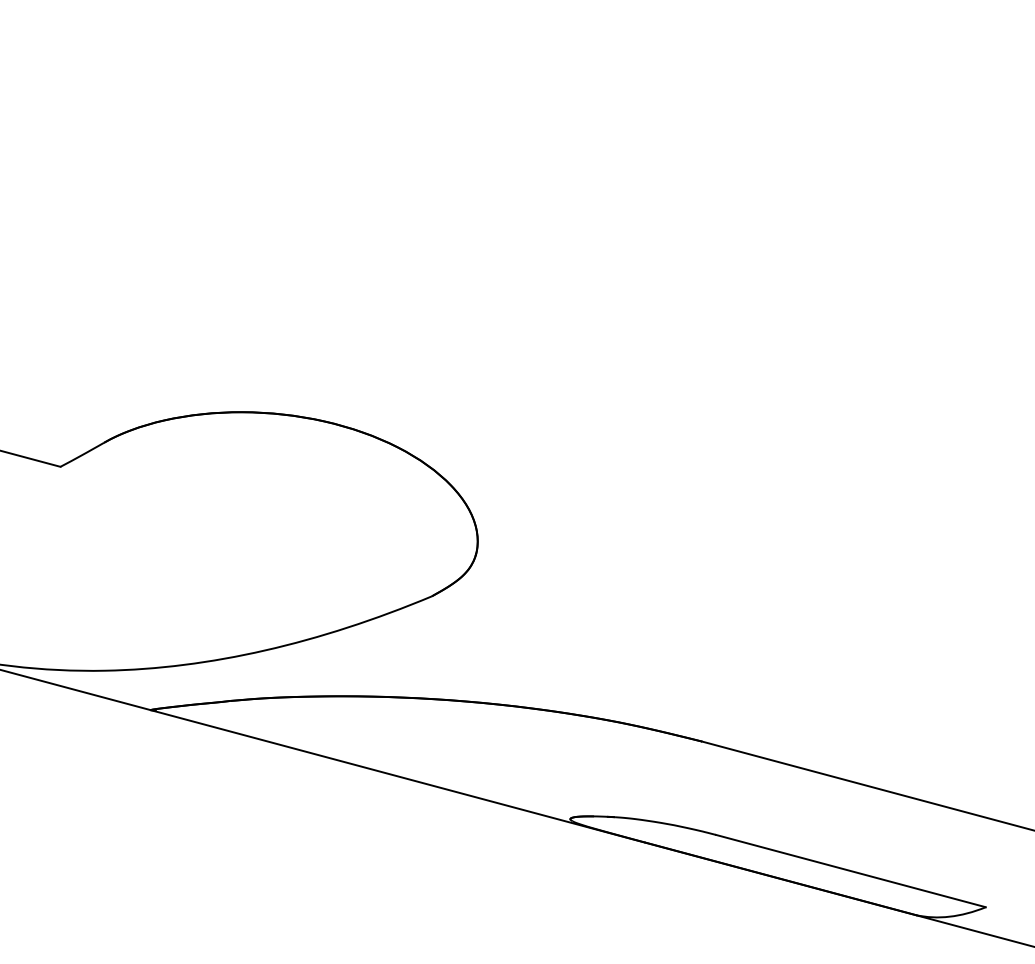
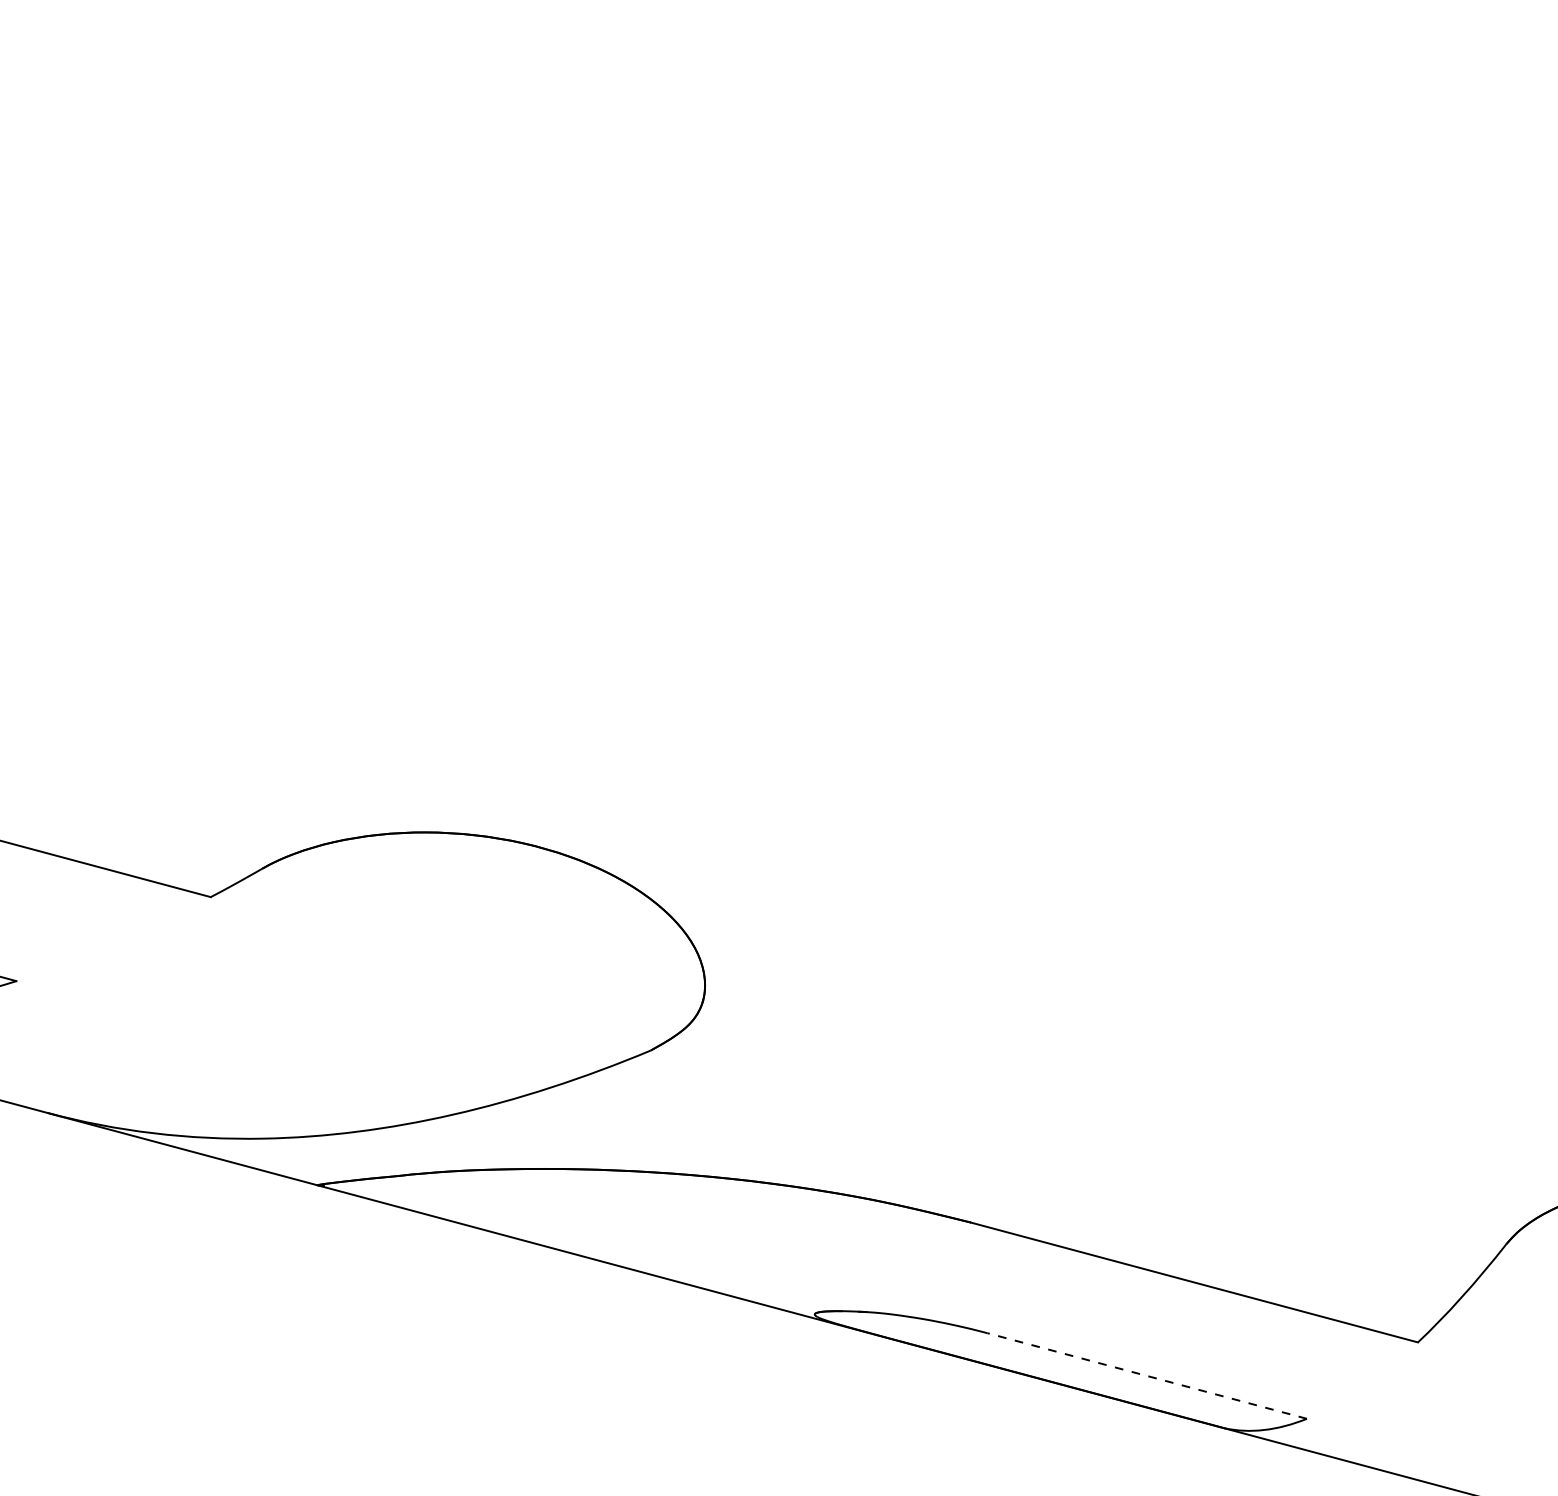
line: (850, 870) -> (1146, 1375), solid -> dashed

